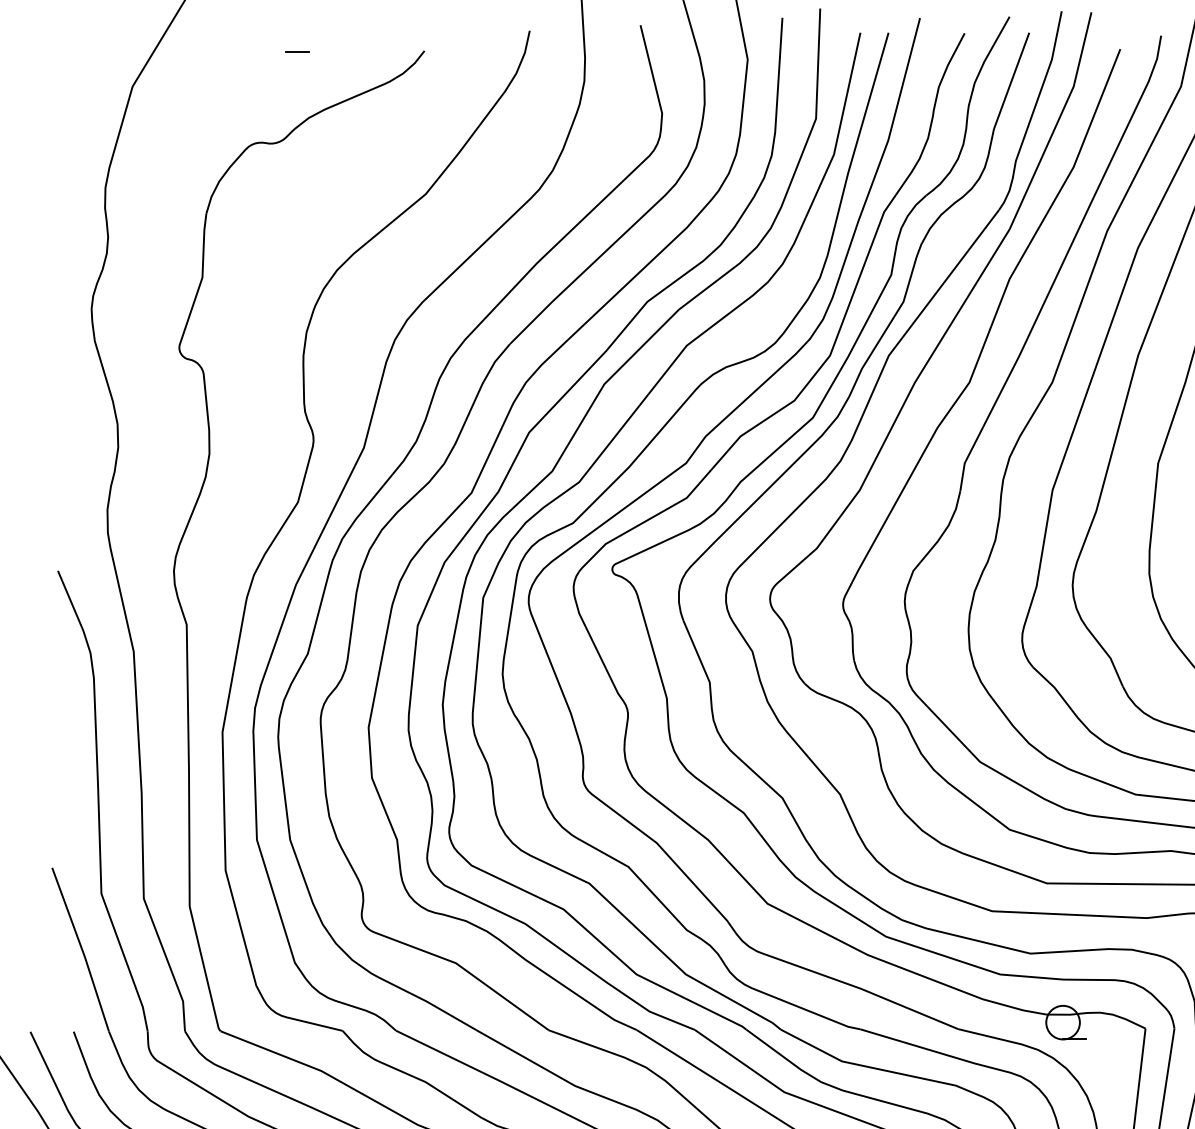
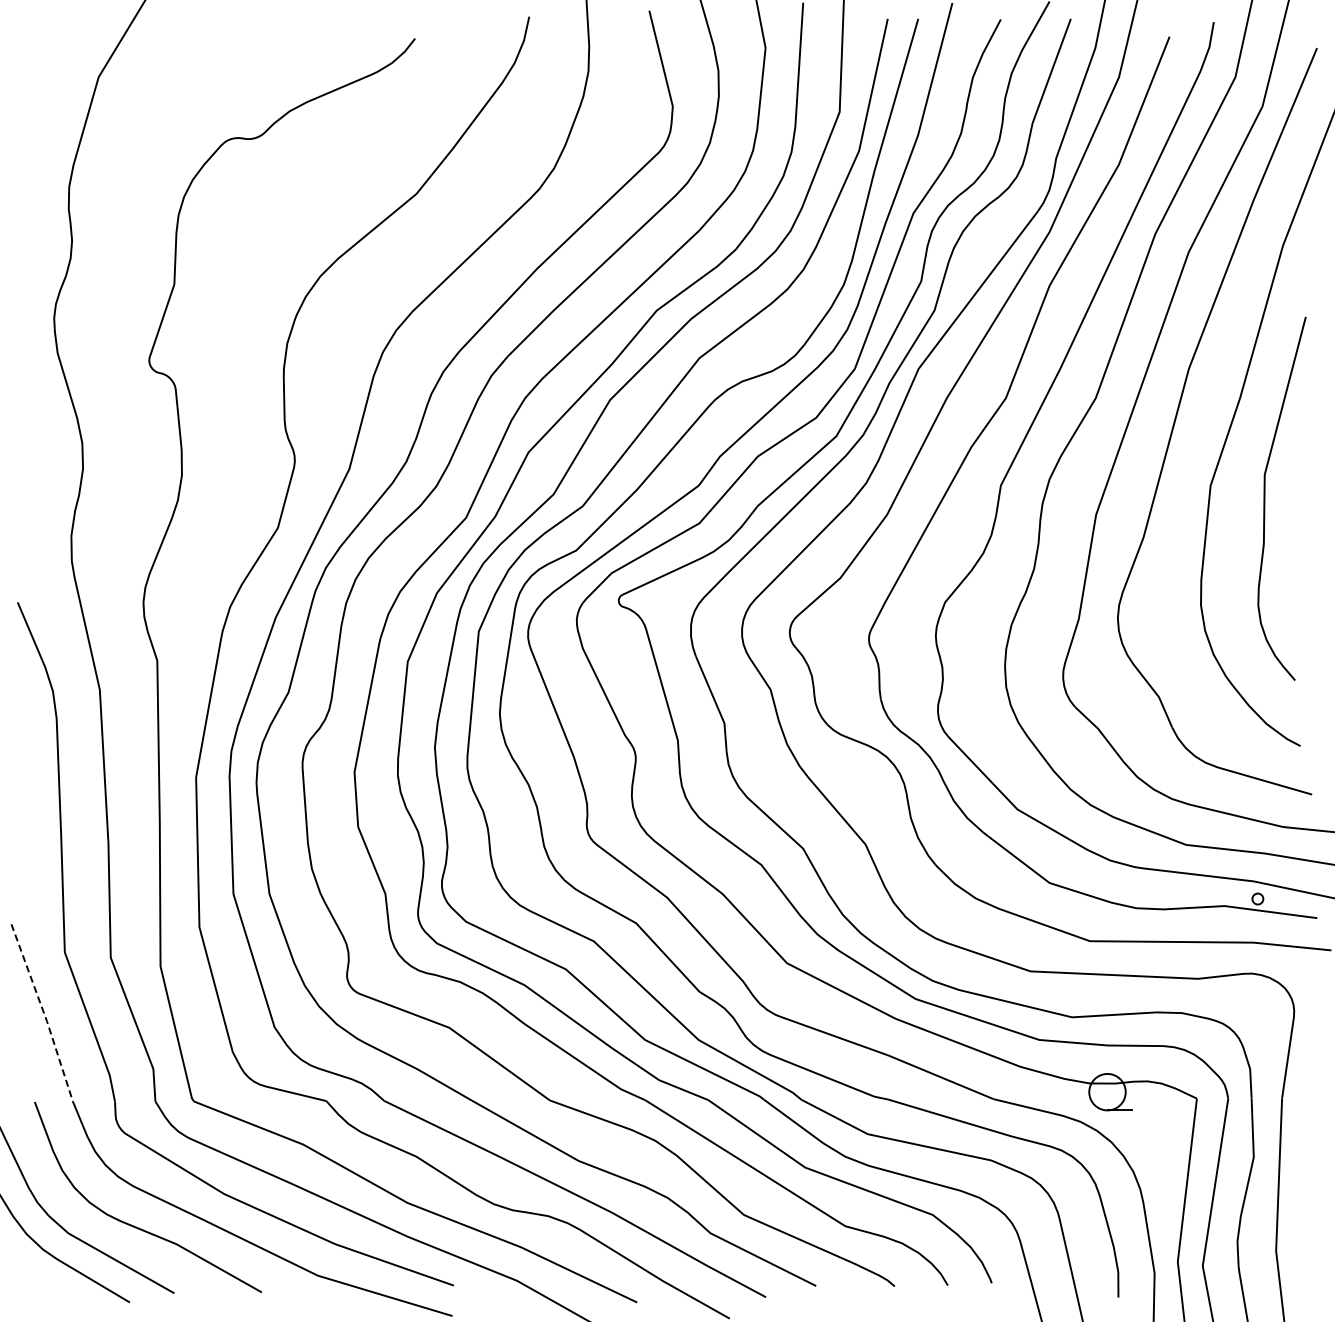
line: (297, 51) -> (277, 39), removed
line: (81, 950) -> (43, 1013), solid -> dashed

